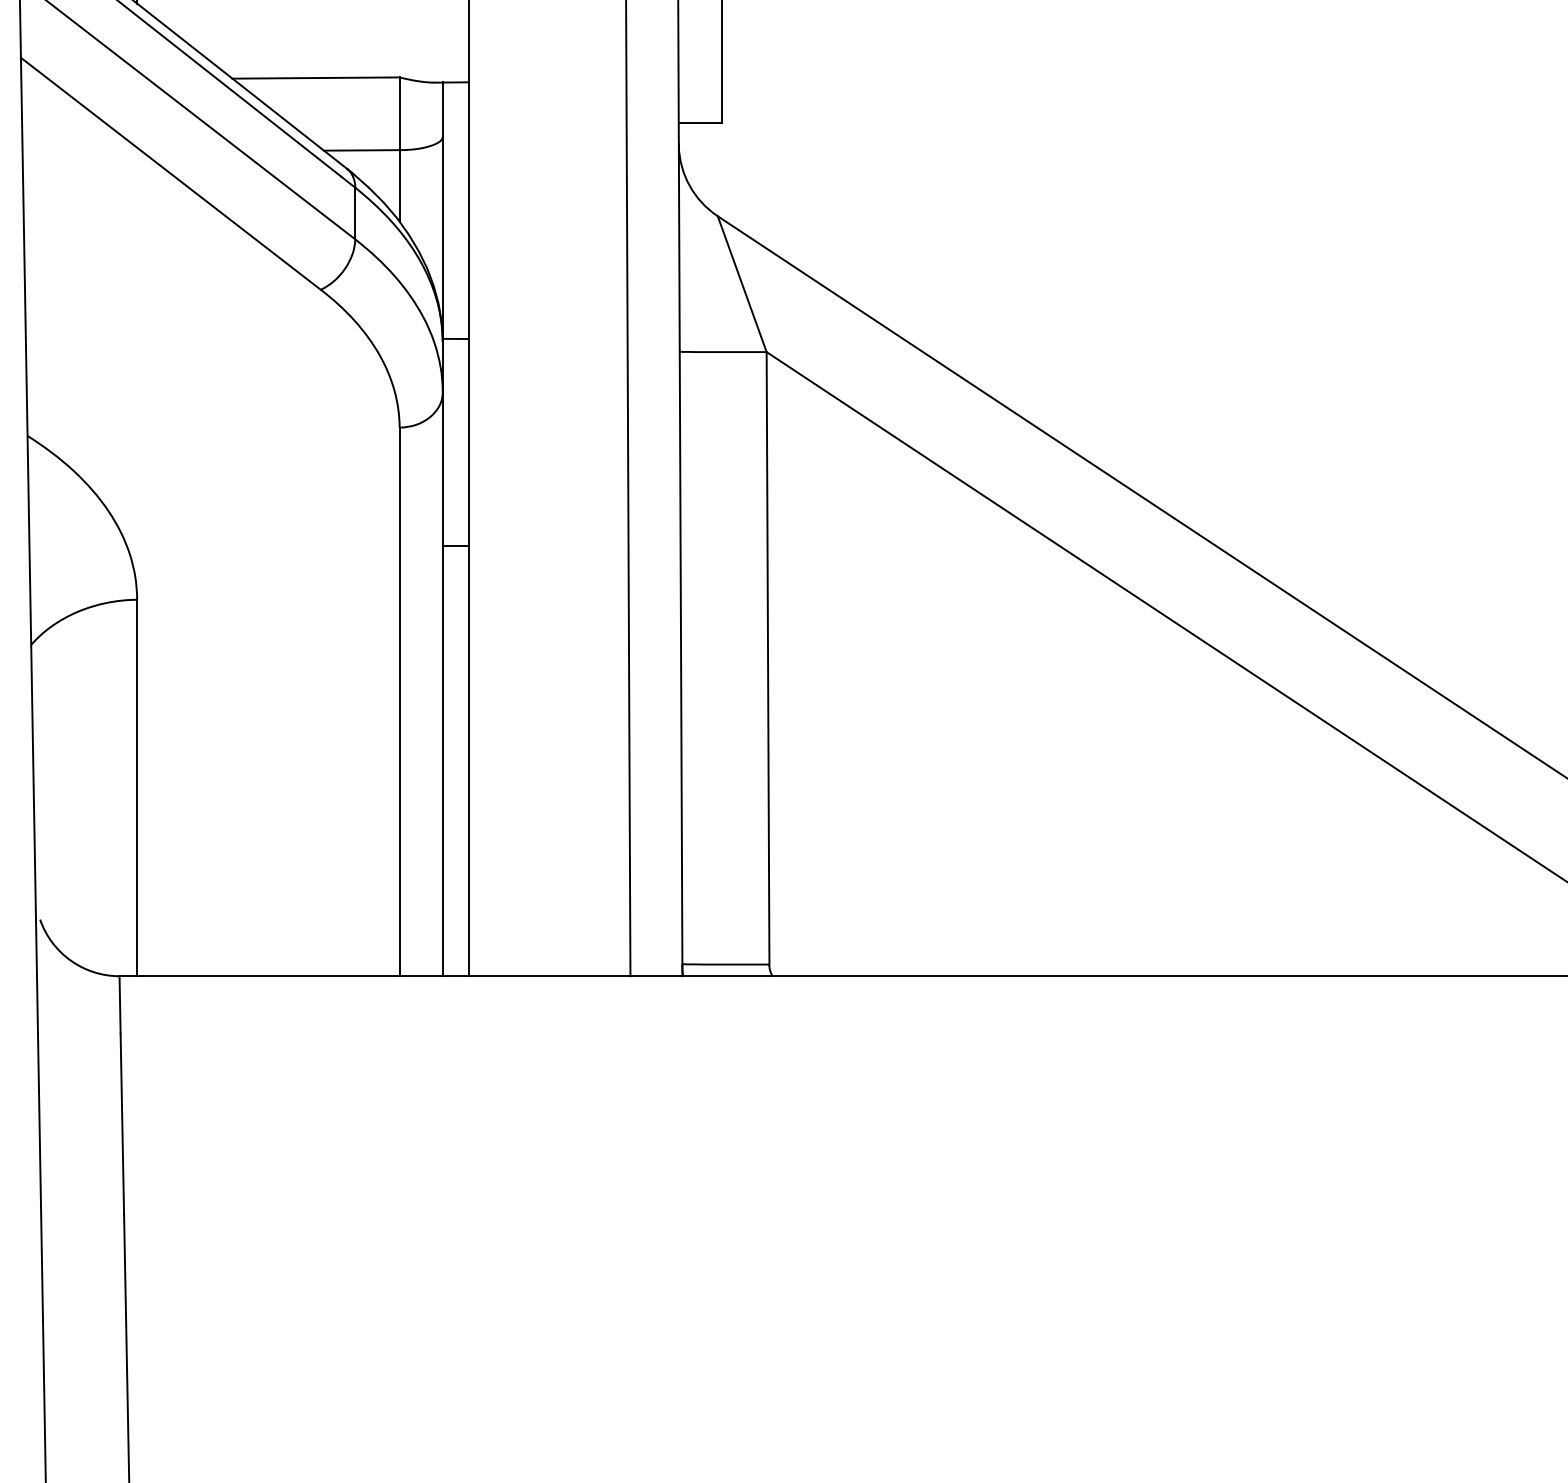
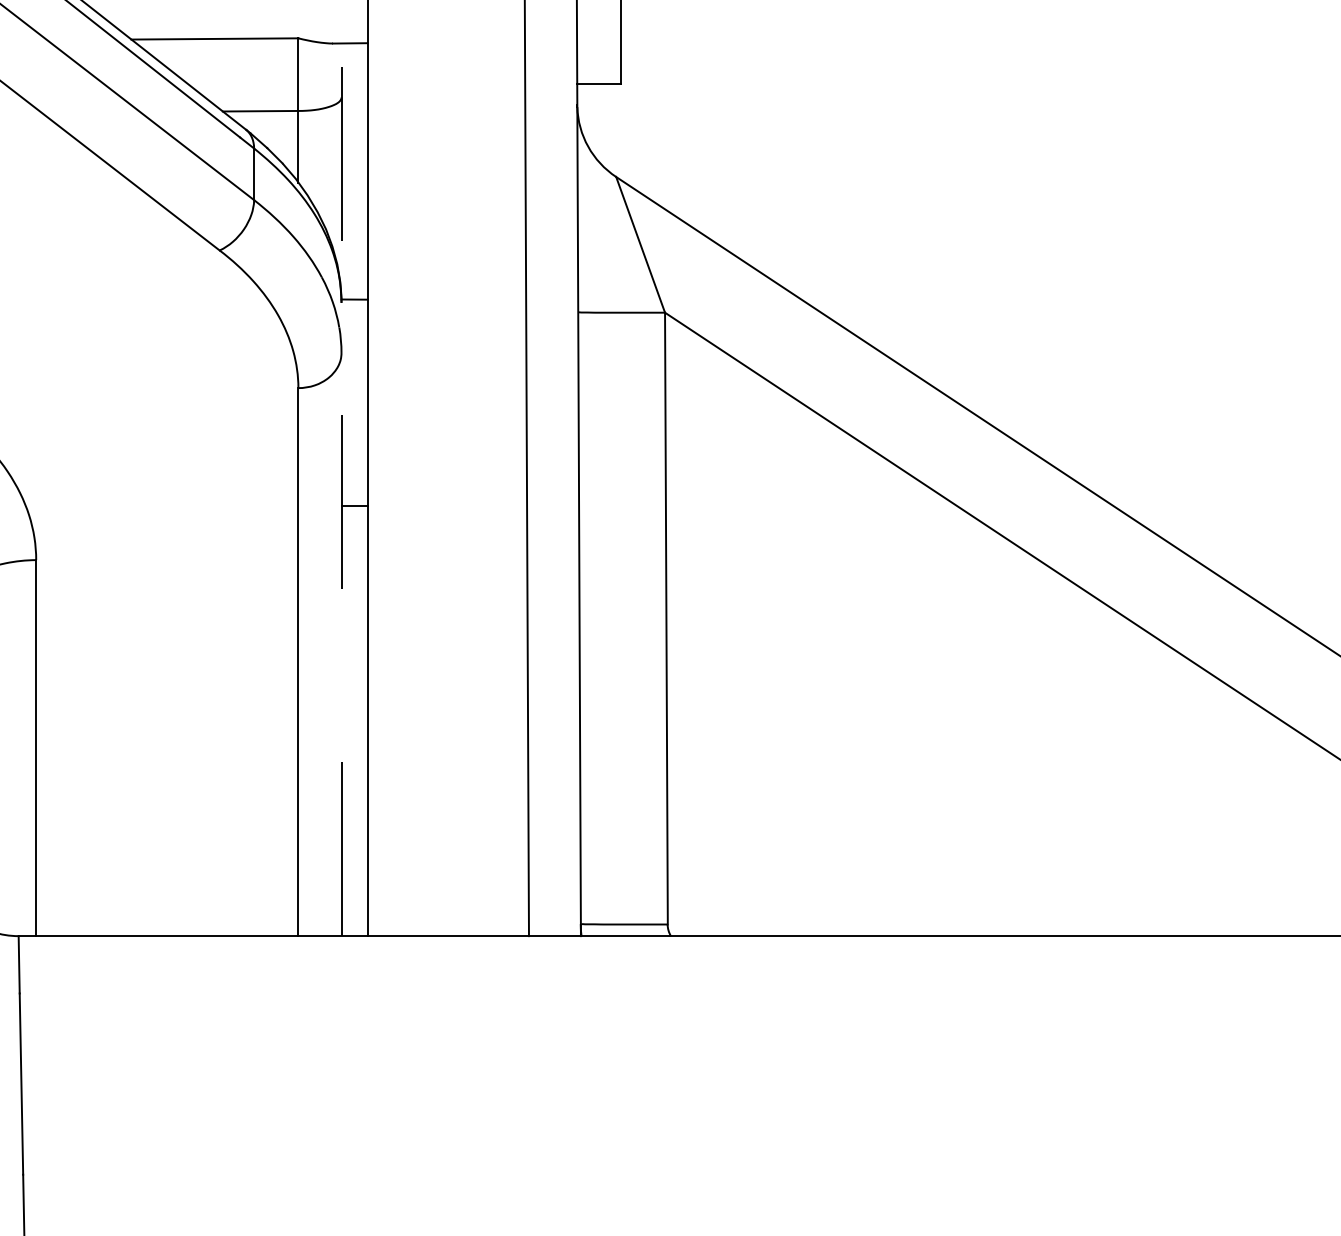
line: (442, 529) -> (341, 489), solid -> dashed

